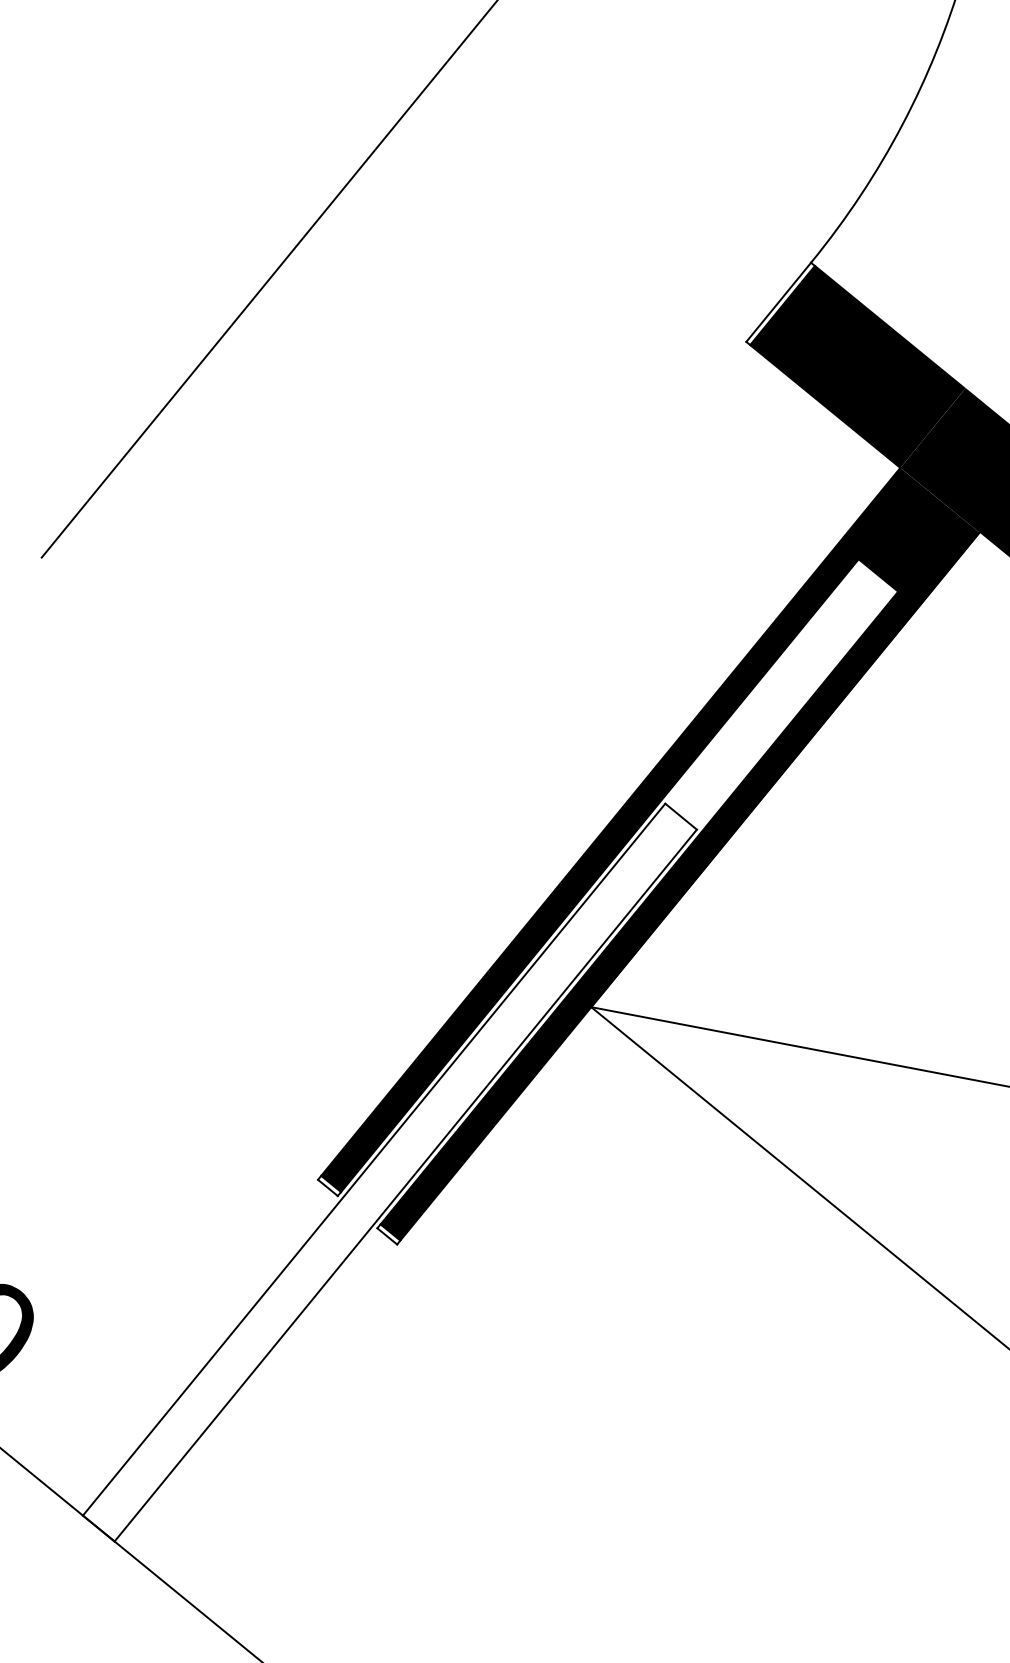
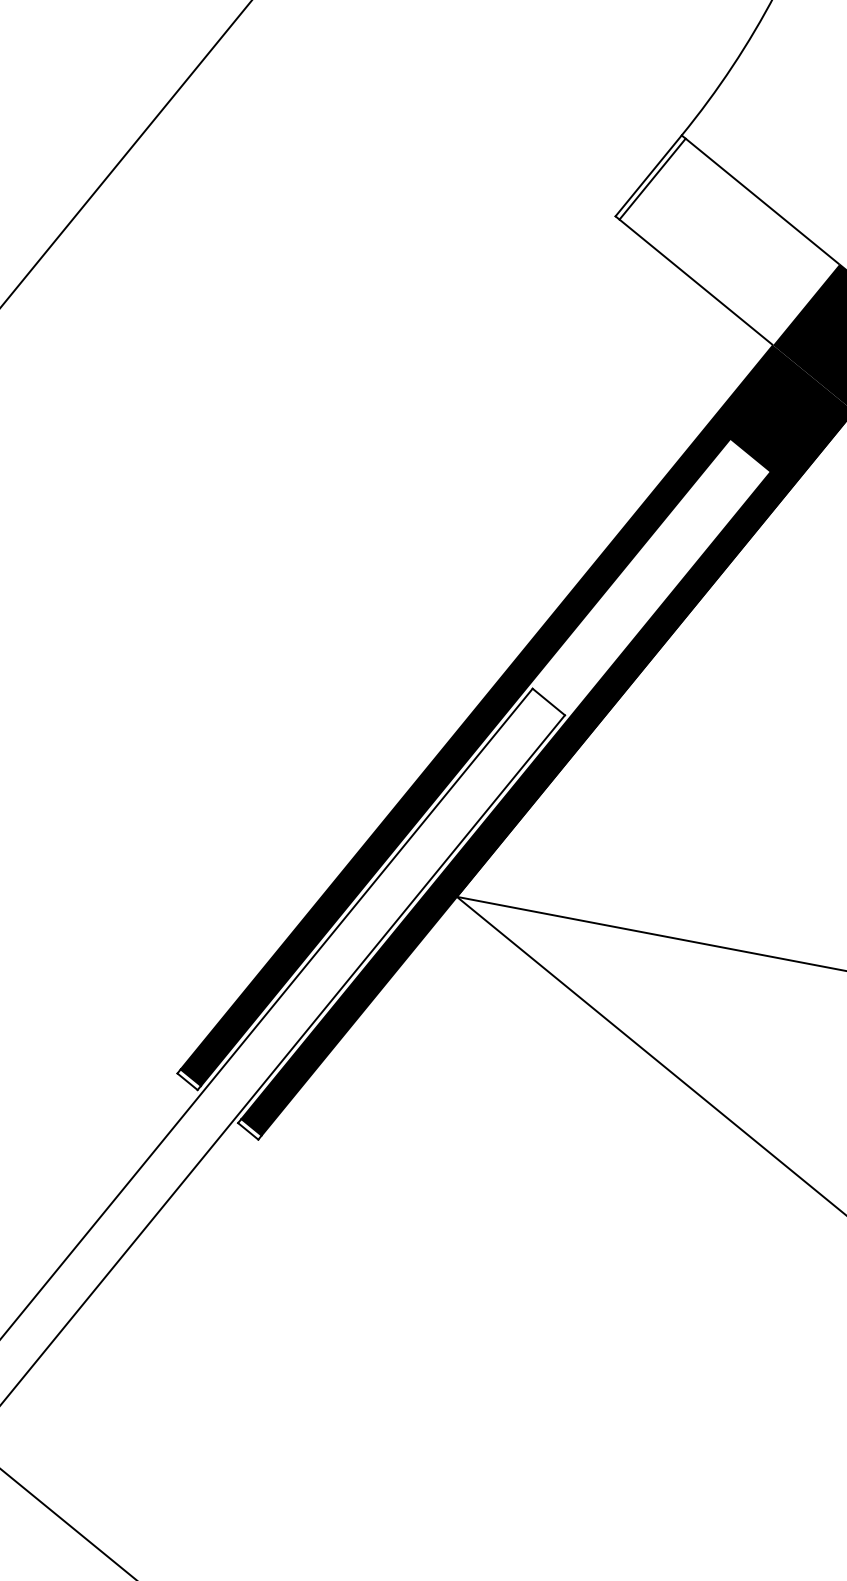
fill: (857, 366) -> (729, 241), removed

